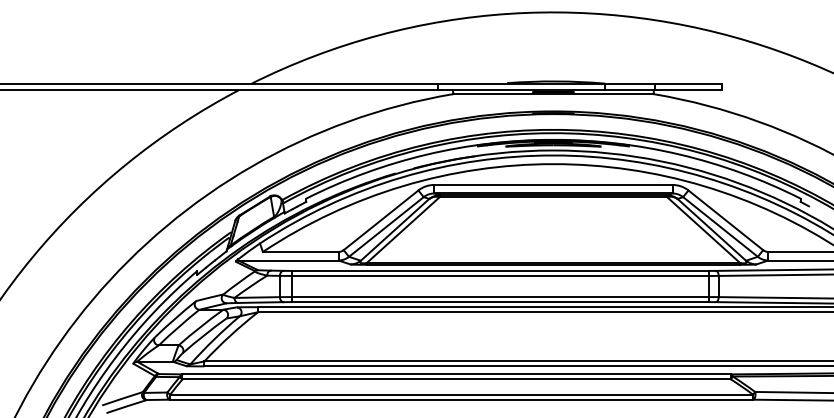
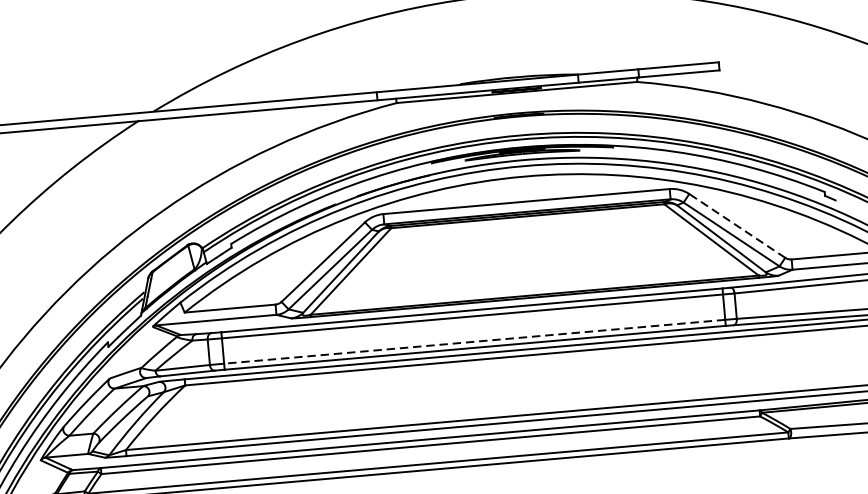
line: (725, 220) -> (736, 226), solid -> dashed
line: (500, 297) -> (474, 342), solid -> dashed

